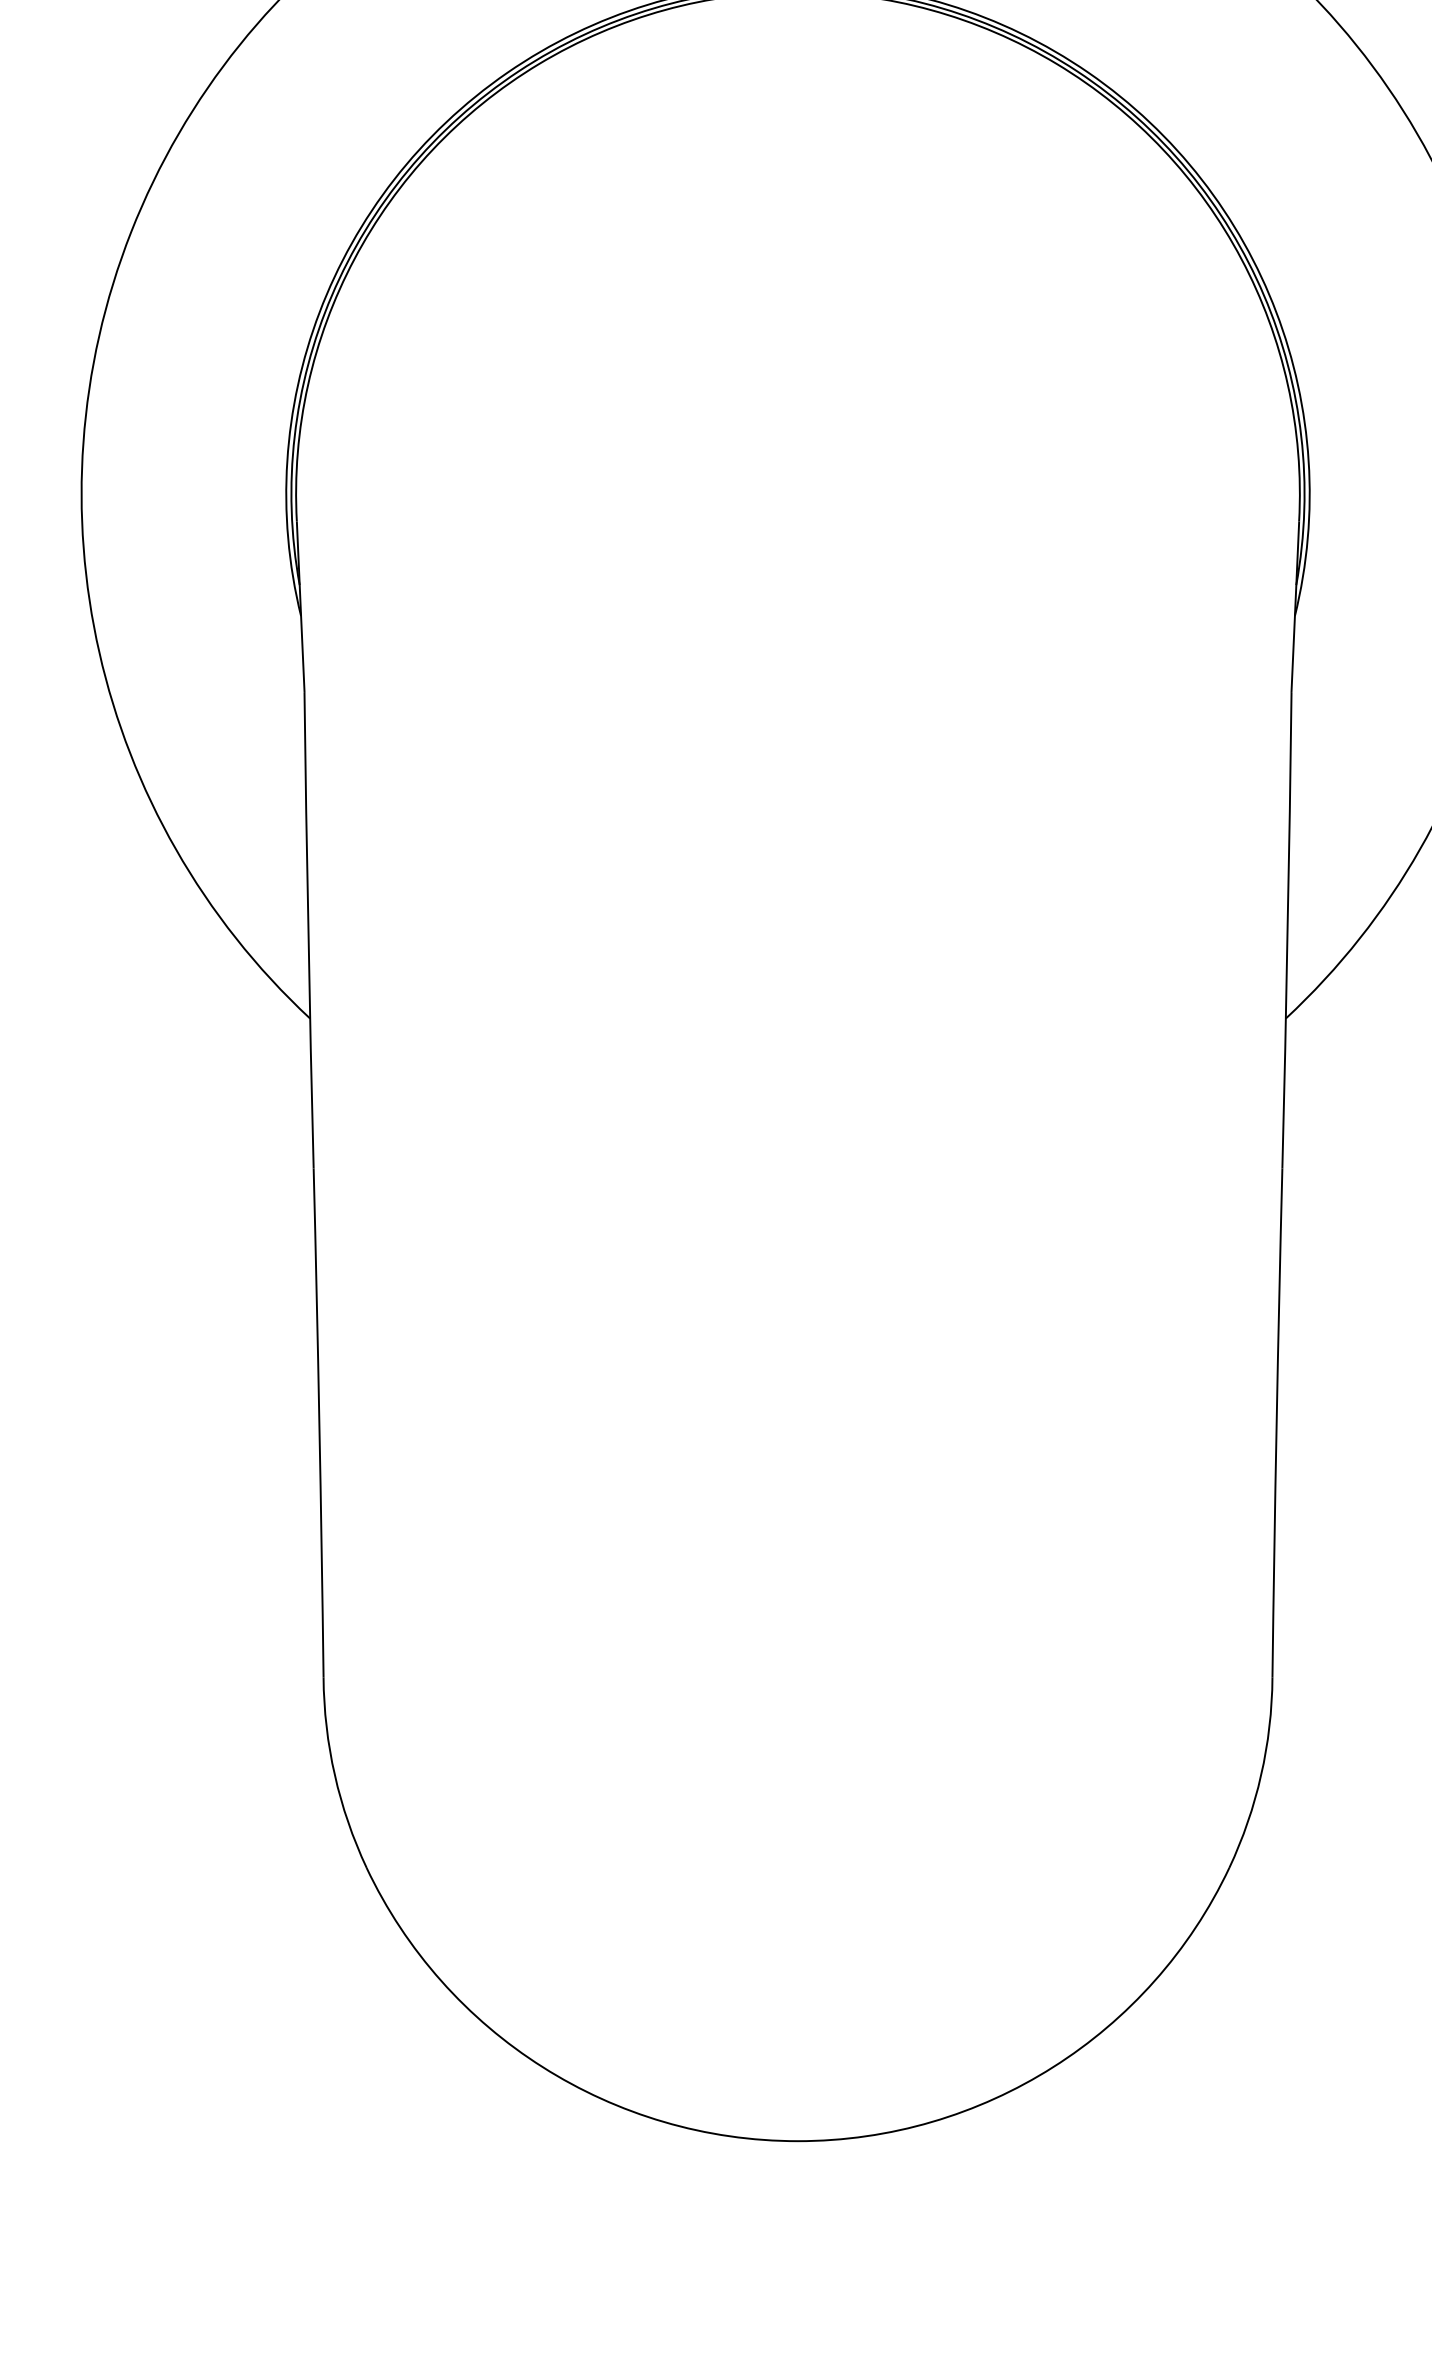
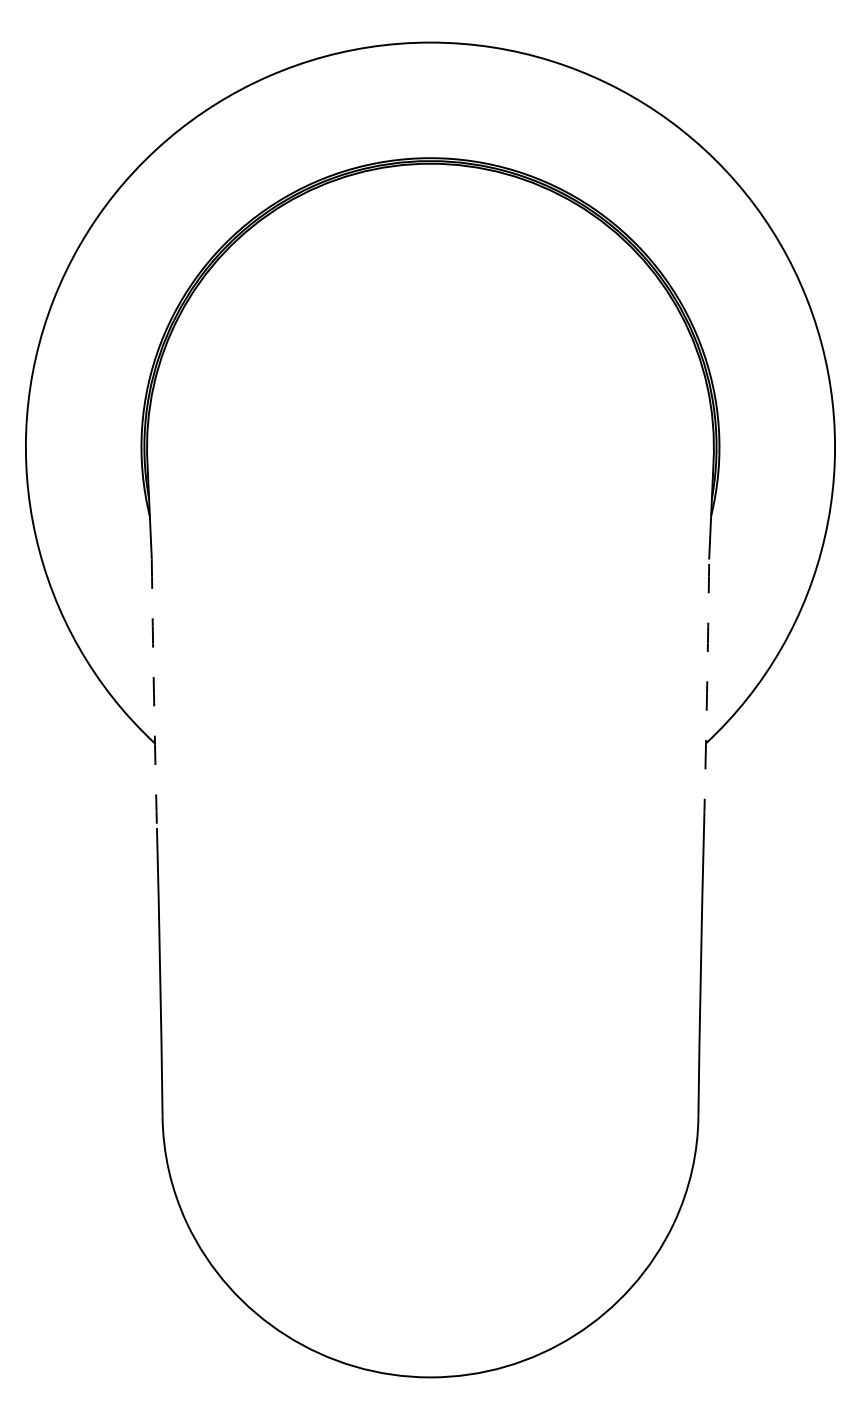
arc: (307, 930) -> (153, 693), solid -> dashed
arc: (1288, 930) -> (707, 693), solid -> dashed

